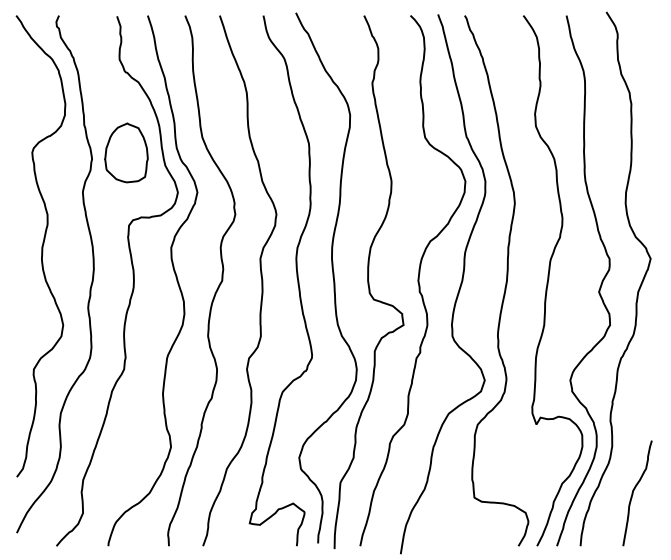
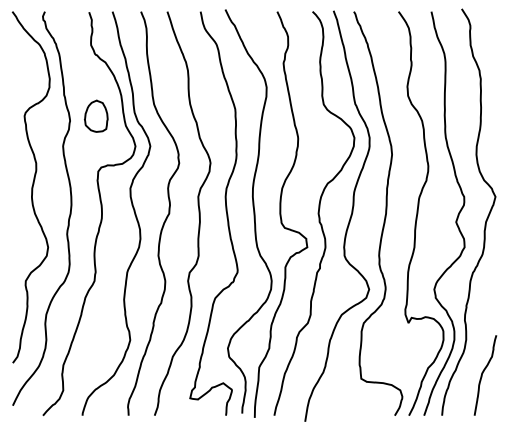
part: (126, 152) -> (96, 115), size x0.7

